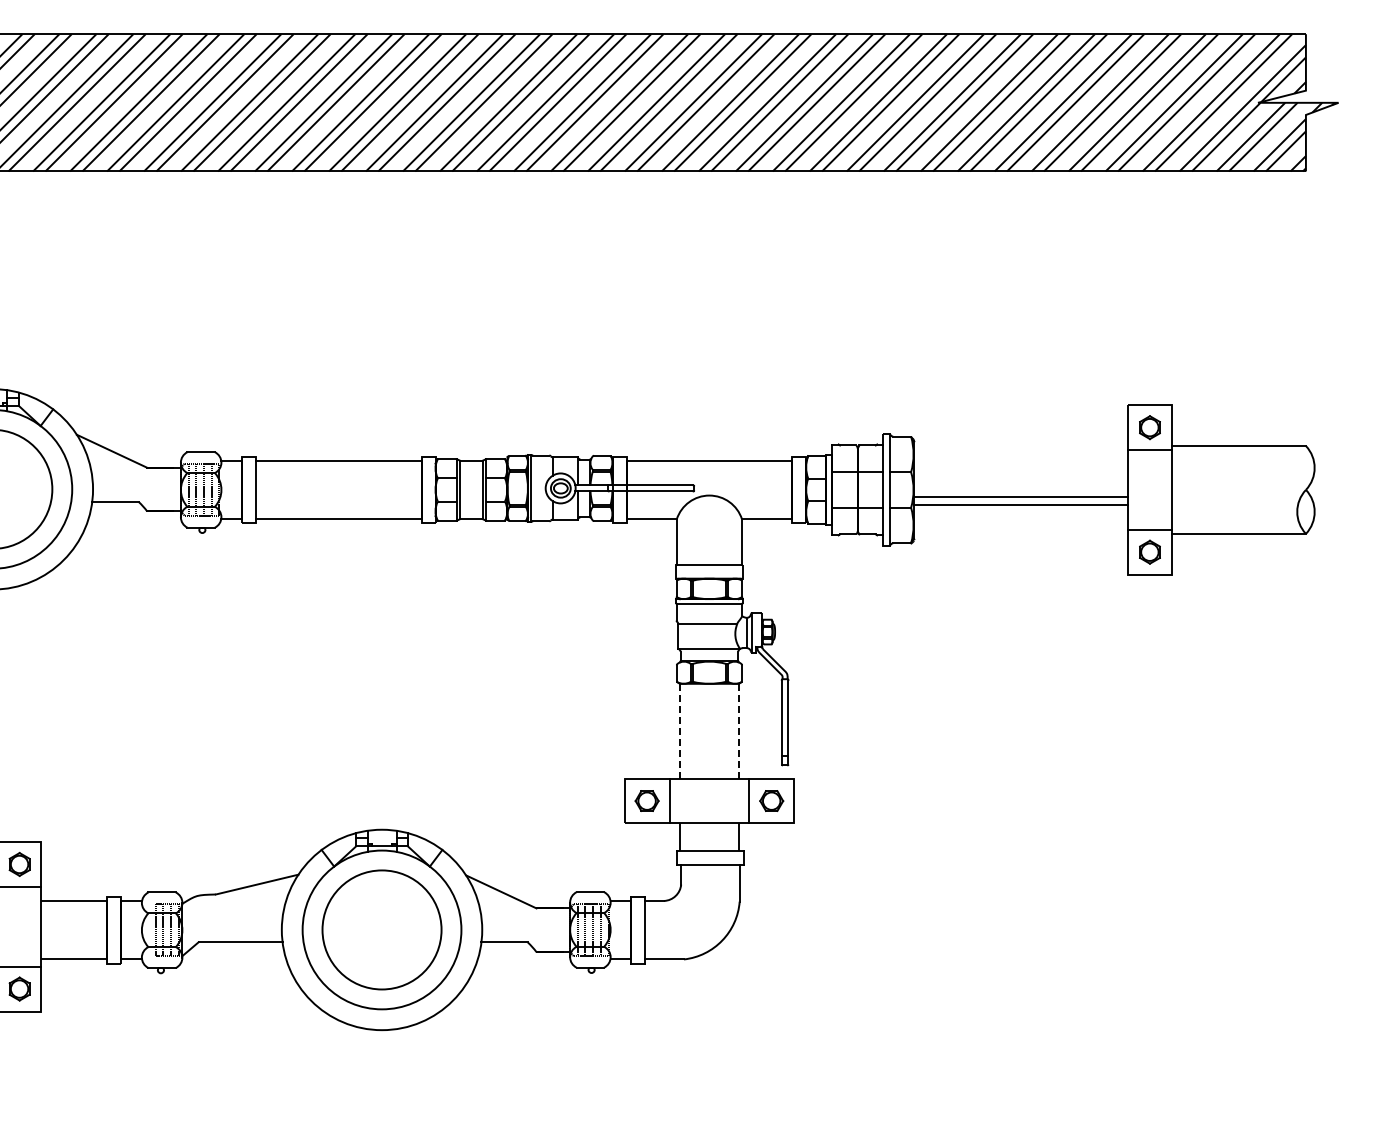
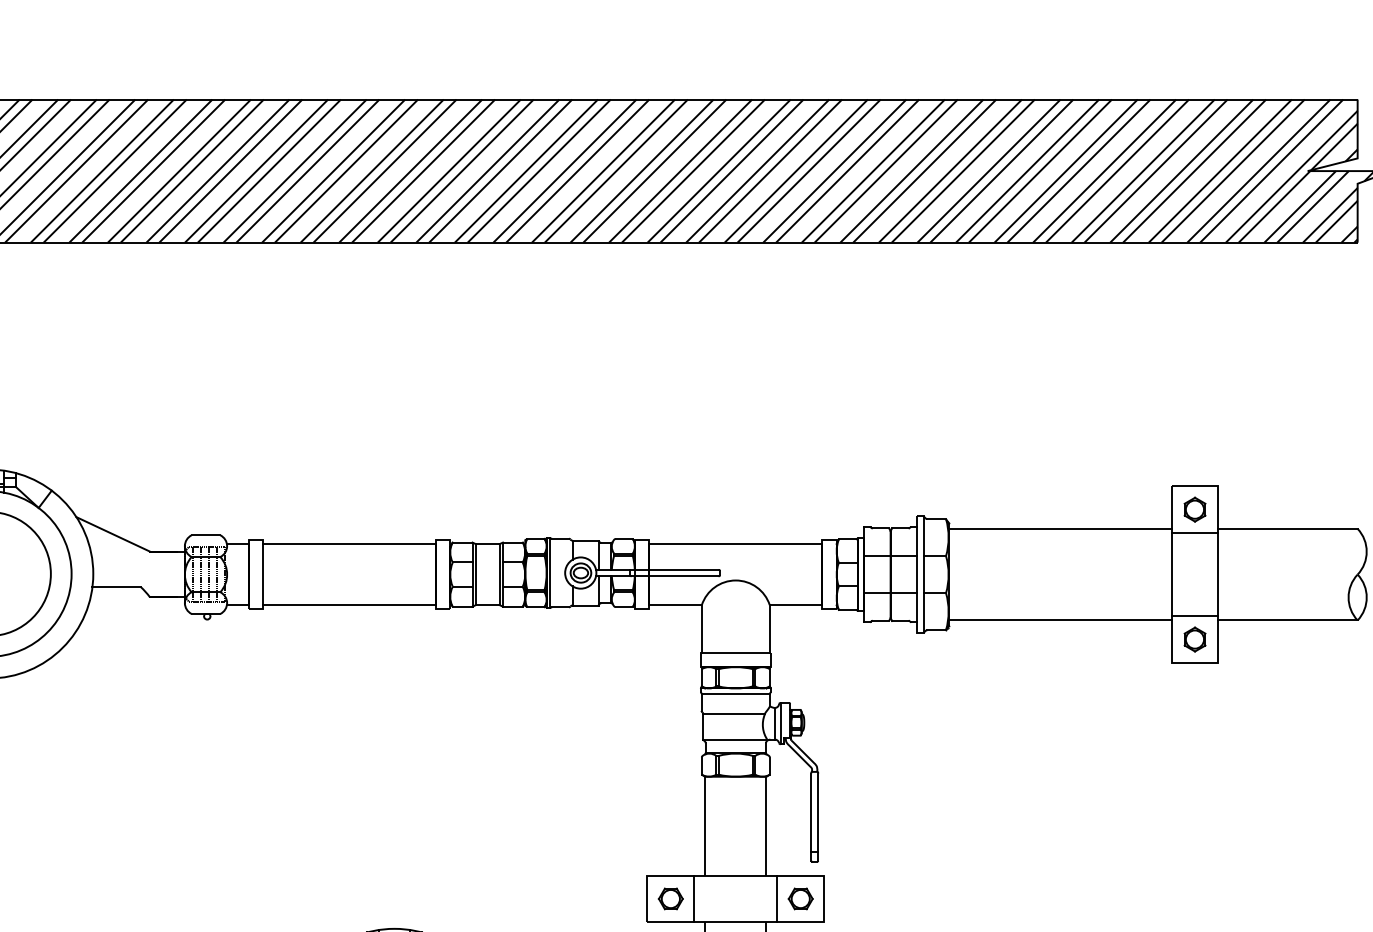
line: (1020, 496) -> (1060, 620), moved
line: (1020, 505) -> (1060, 529), moved
line: (680, 731) -> (705, 826), dashed -> solid
line: (738, 731) -> (766, 826), dashed -> solid

